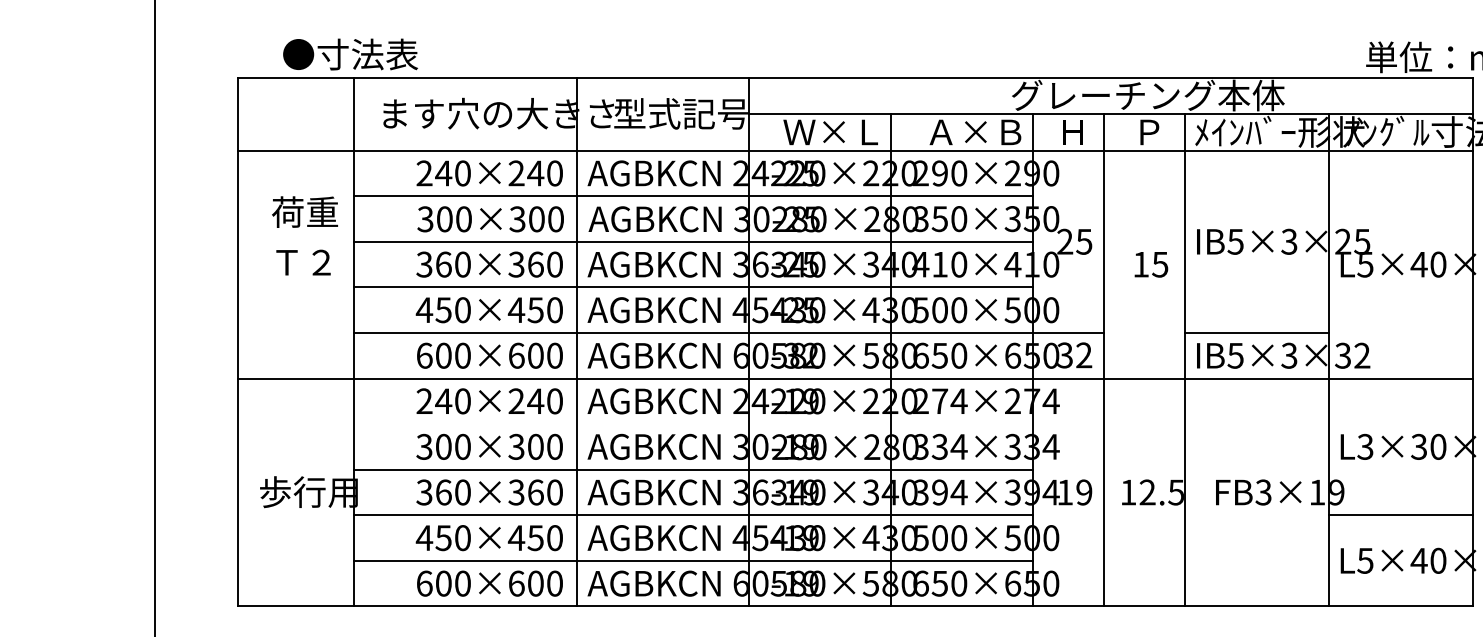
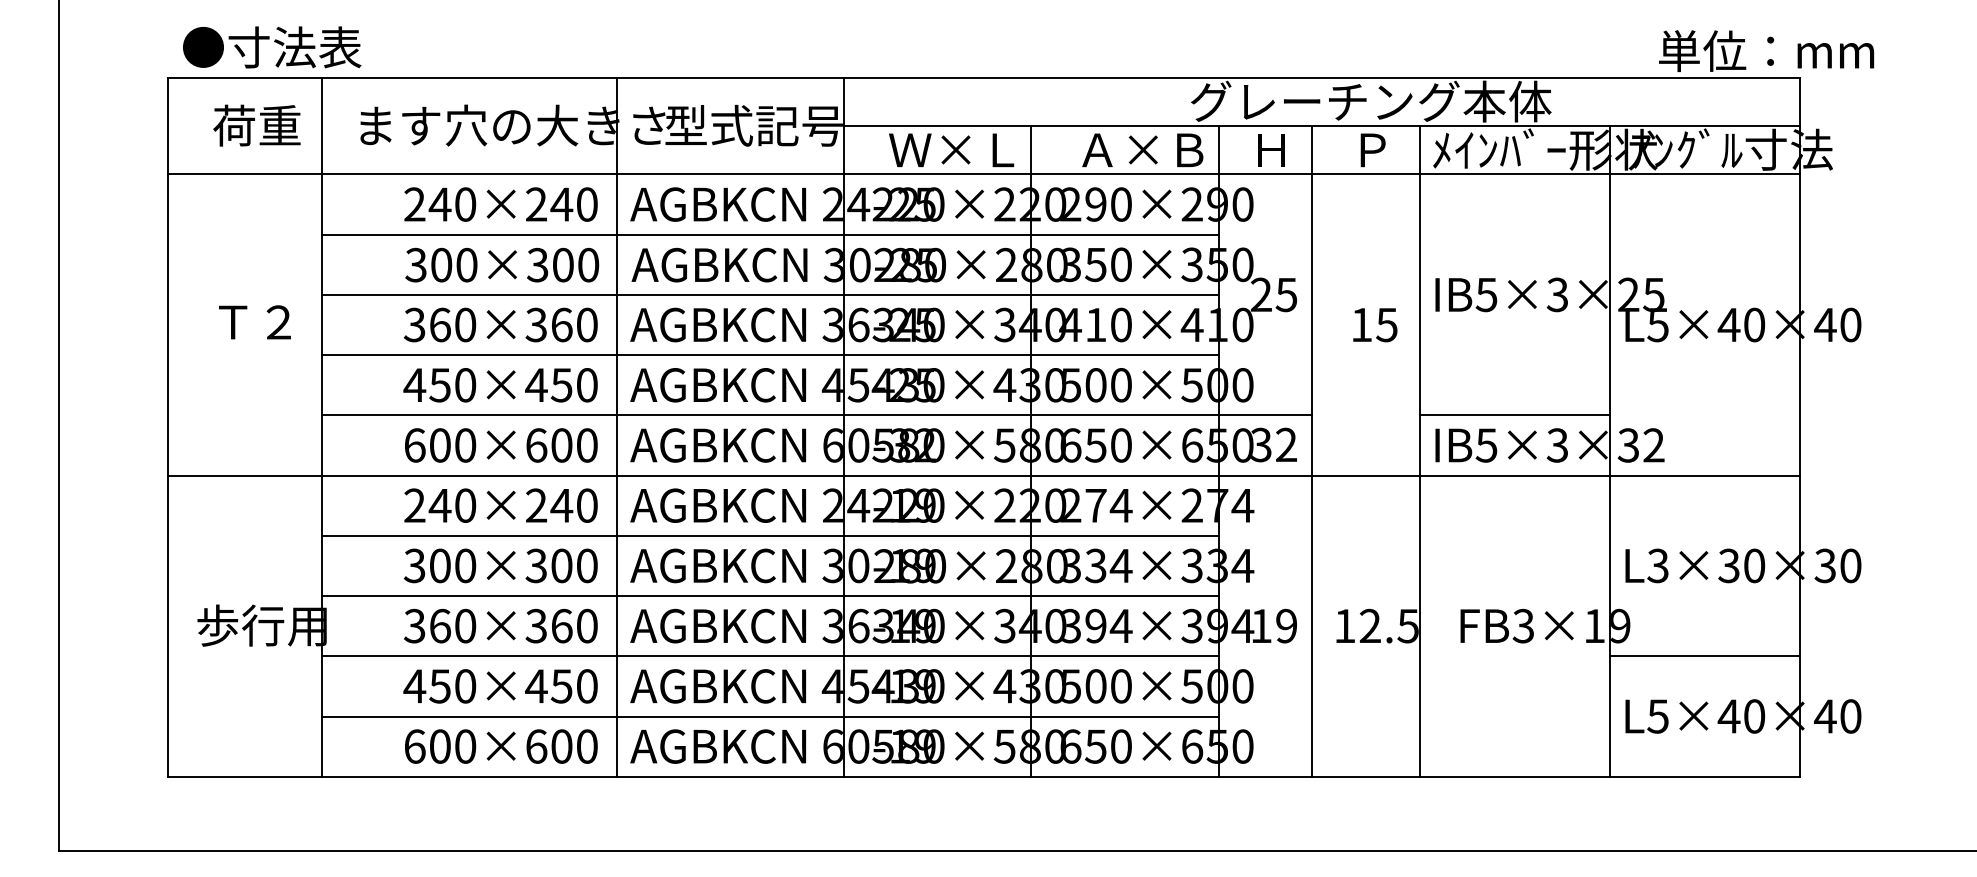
text: (350, 54) -> (272, 47), moved
text: (304, 212) -> (256, 125), moved
line: (693, 423) -> (770, 535), added

